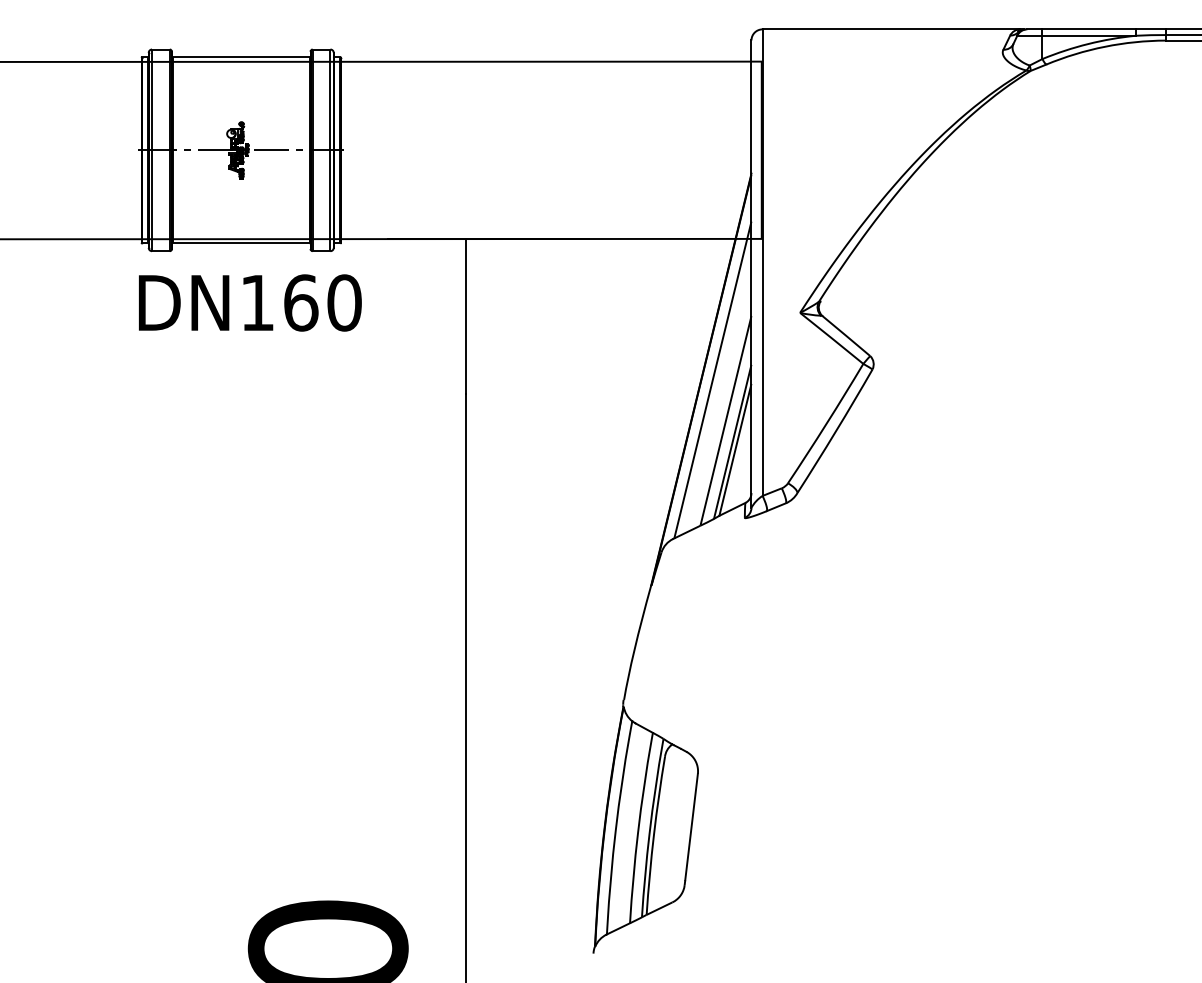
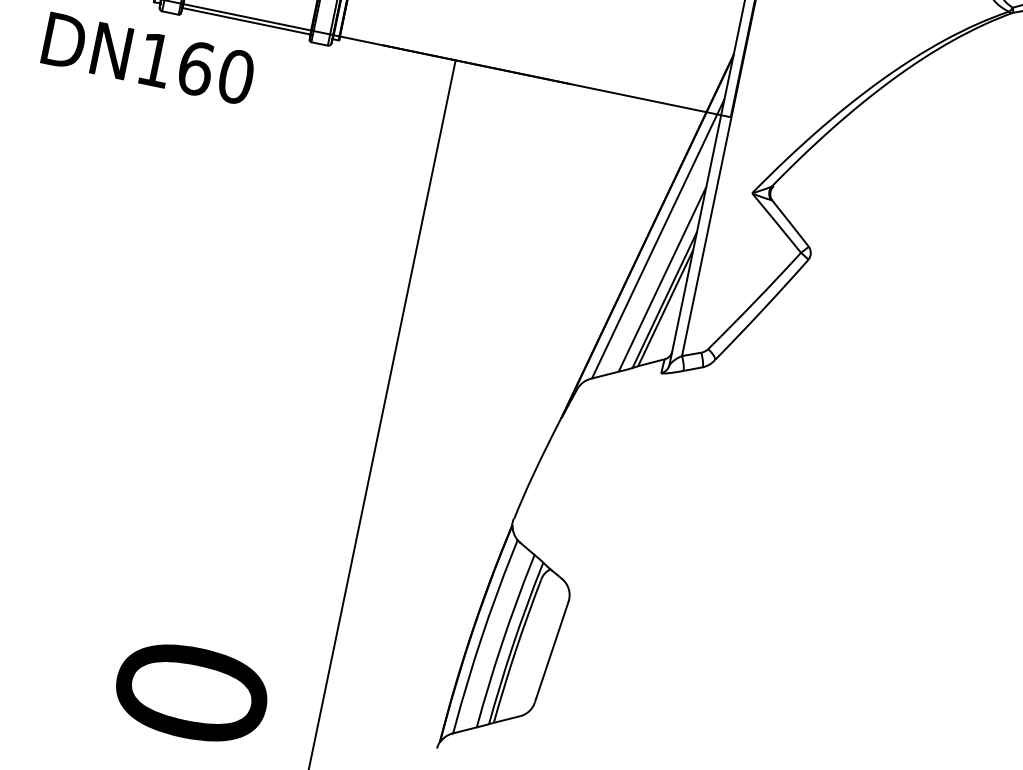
text: (250, 302) -> (148, 58), moved

